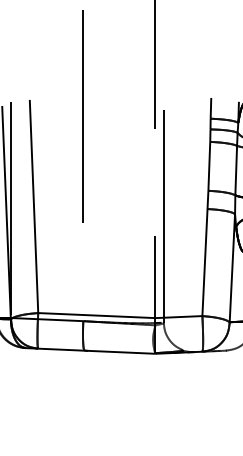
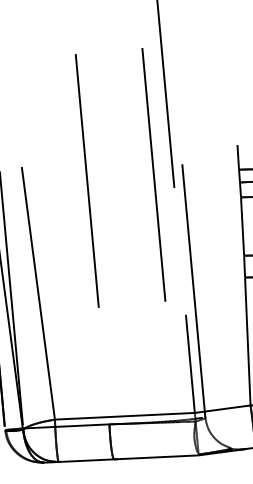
line: (138, 116) -> (152, 174), added

